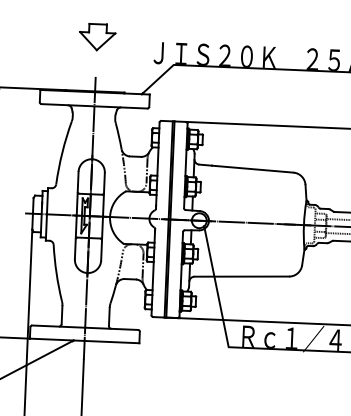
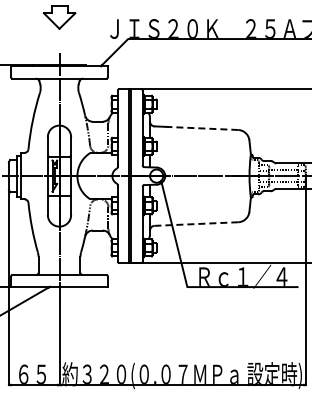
line: (252, 169) -> (201, 128), solid -> dashed
line: (241, 277) -> (196, 224), solid -> dashed

